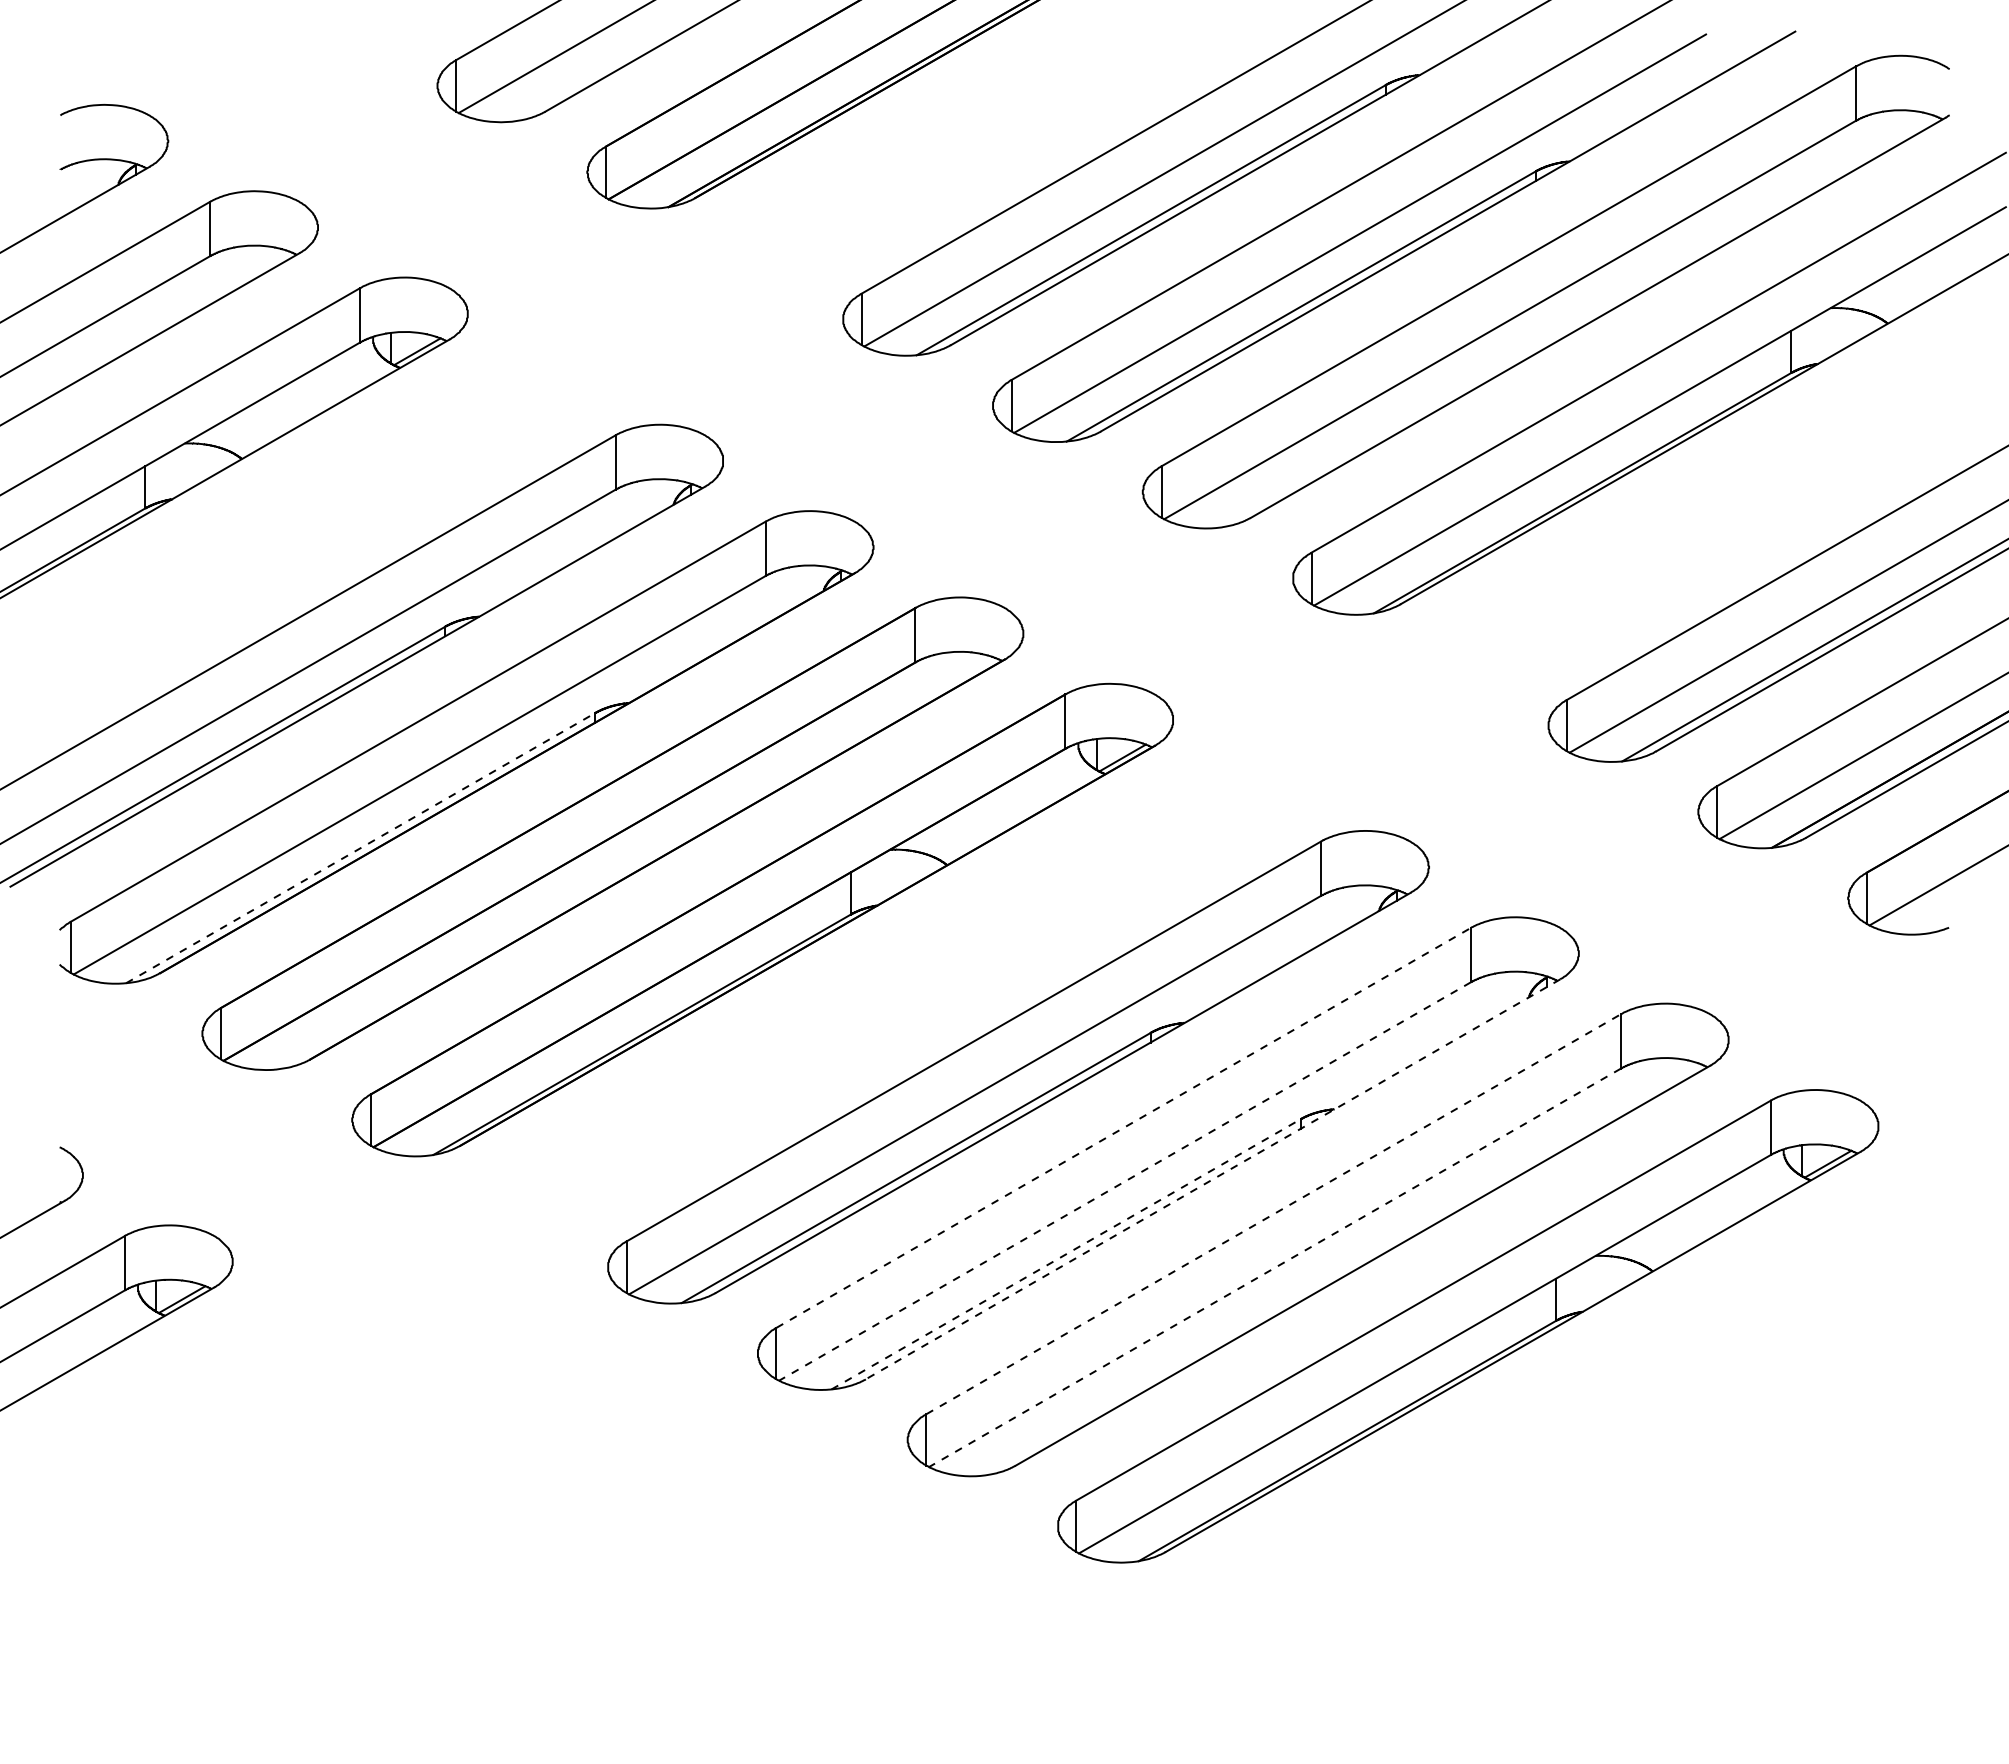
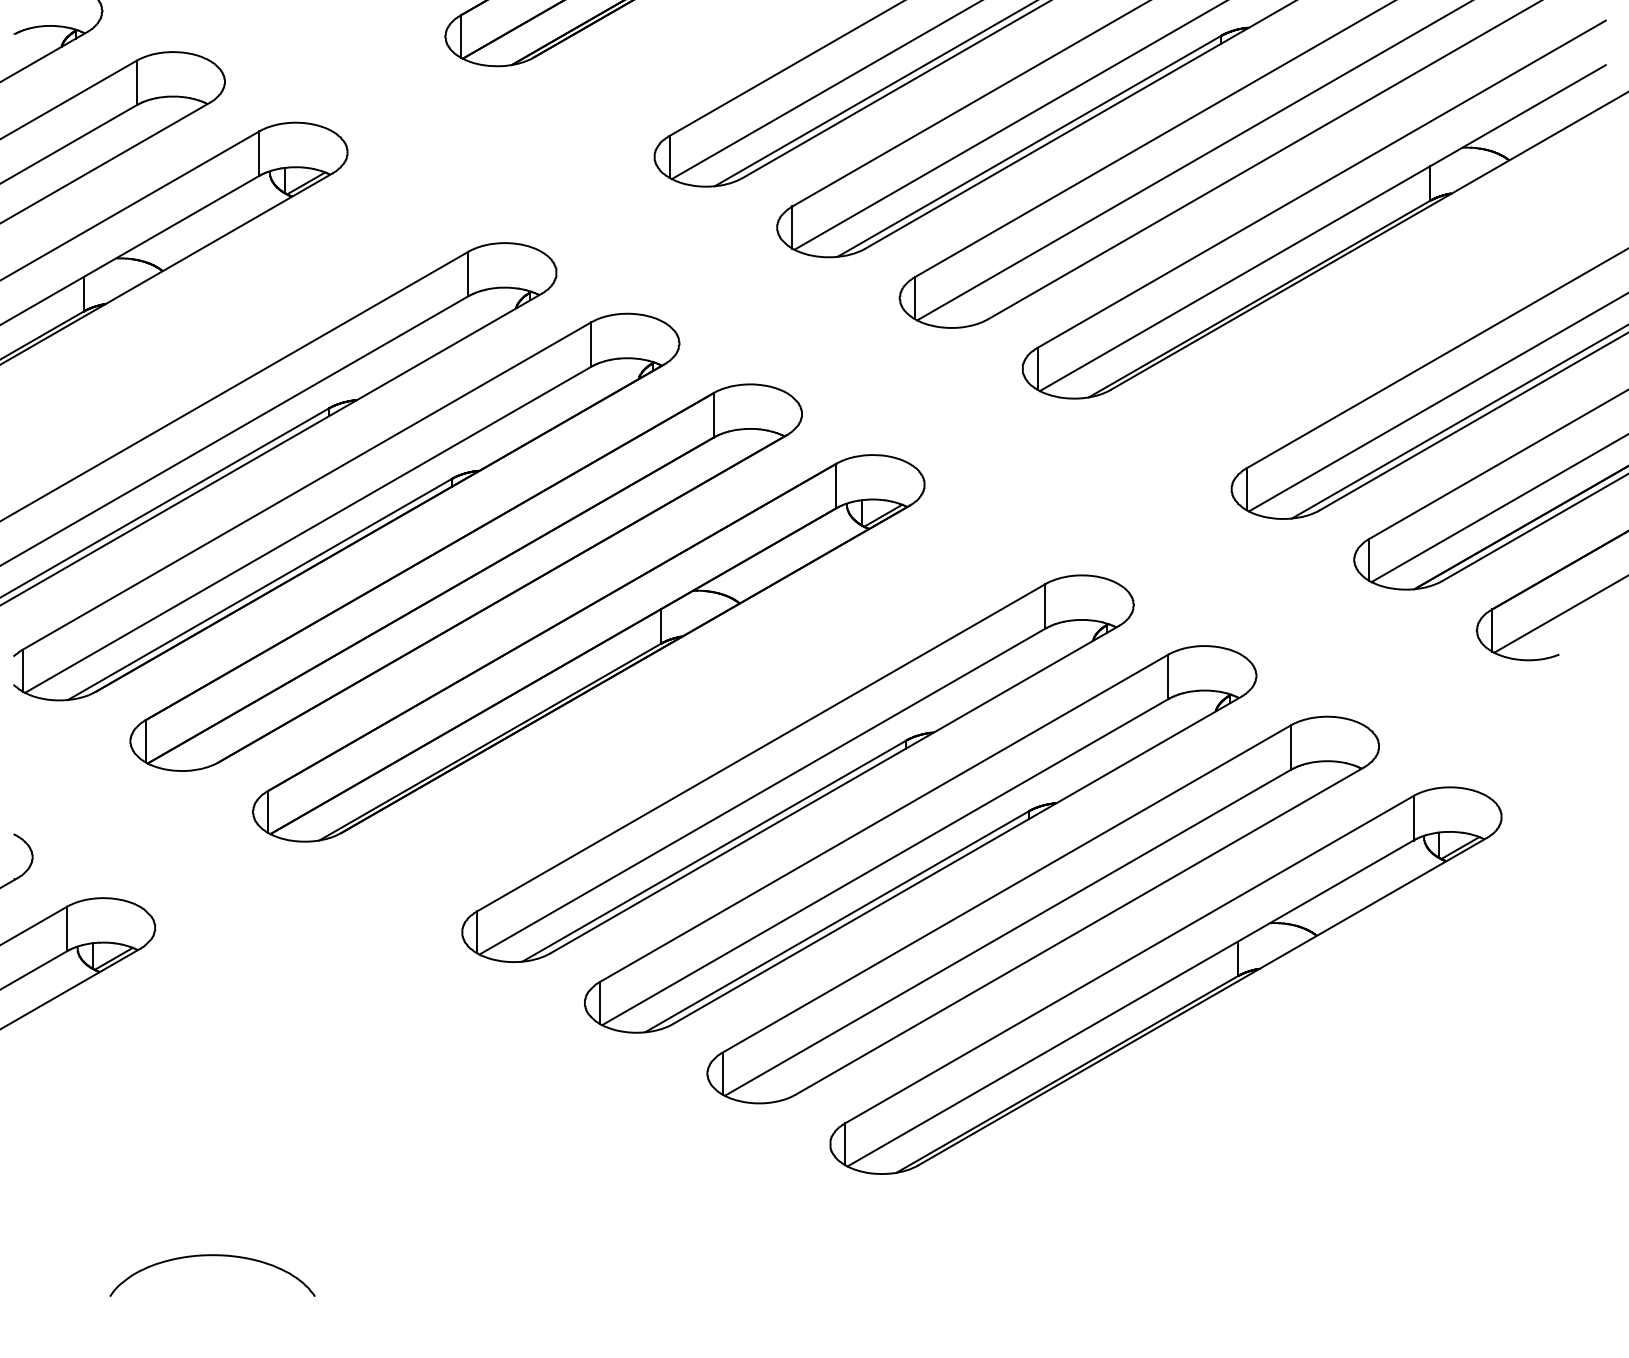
line: (360, 848) -> (259, 589), dashed -> solid
line: (1123, 1127) -> (883, 818), dashed -> solid
line: (1213, 1179) -> (957, 860), dashed -> solid
line: (1124, 1181) -> (884, 862), dashed -> solid
line: (1273, 1214) -> (1006, 889), dashed -> solid
line: (1065, 1254) -> (836, 921), dashed -> solid
line: (1274, 1268) -> (1007, 933), dashed -> solid
curve: (302, 1662) -> (212, 1255), added

